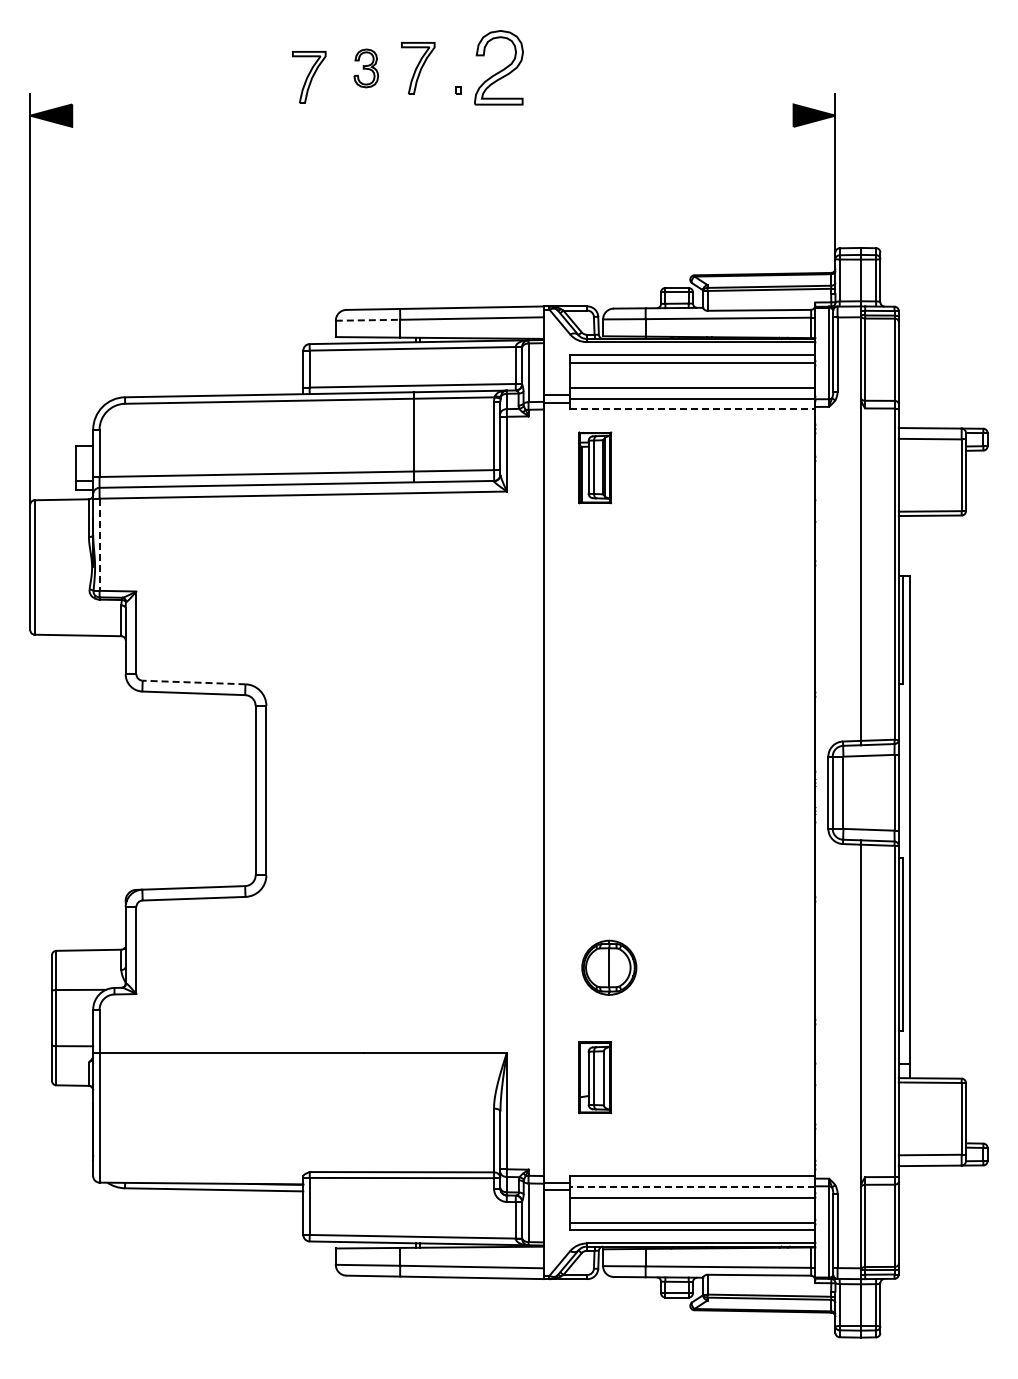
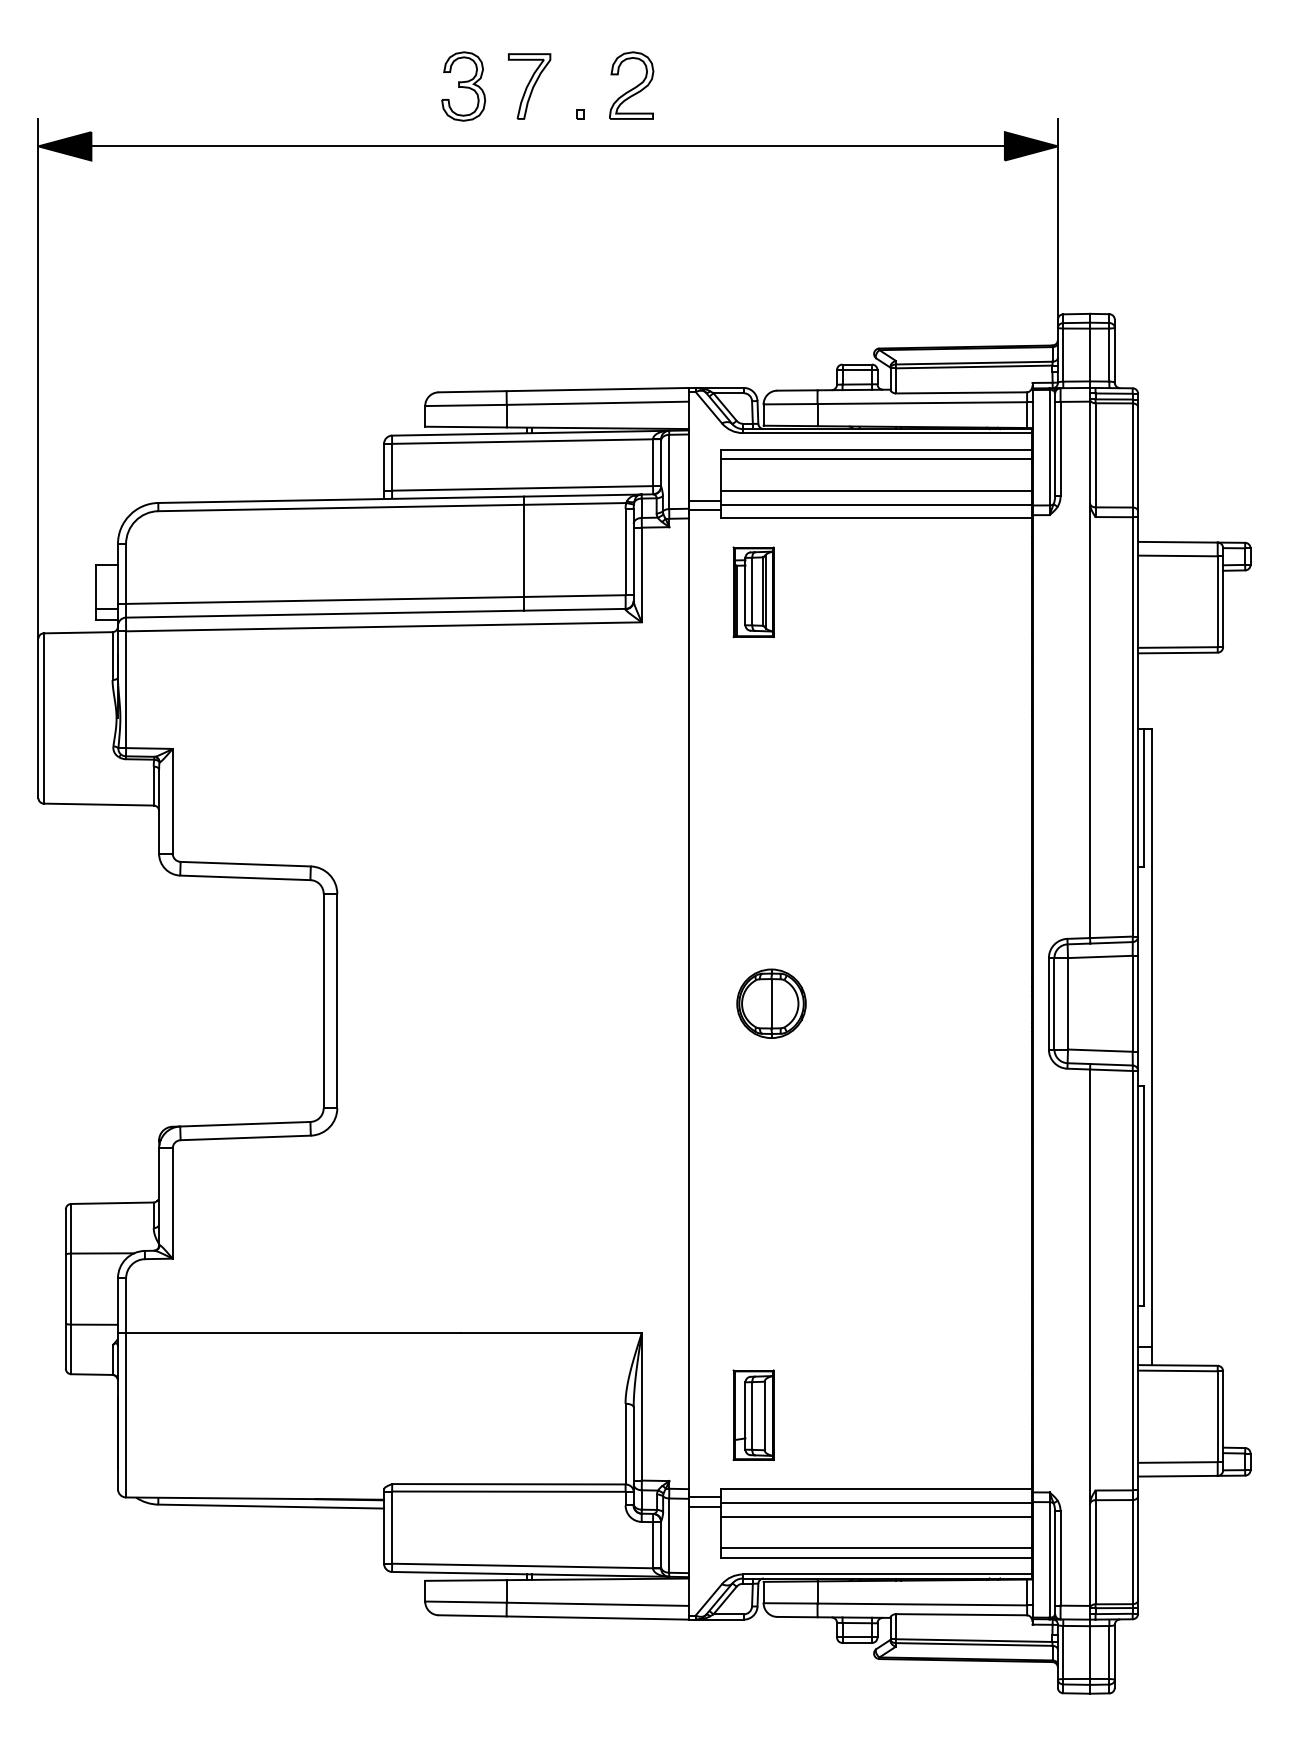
part: (498, 67) -> (631, 85), size x0.71
part: (366, 68) -> (464, 86), size x1.43
part: (309, 77) -> (391, 98), removed
line: (432, 115) -> (547, 146), added
line: (368, 320) -> (466, 405), dashed -> solid
line: (692, 409) -> (876, 518), dashed -> solid
line: (99, 545) -> (125, 690), dashed -> solid
line: (193, 682) -> (244, 864), dashed -> solid
part: (609, 967) -> (771, 1003), moved
part: (595, 1077) -> (754, 1414), moved
line: (692, 1187) -> (876, 1503), dashed -> solid

